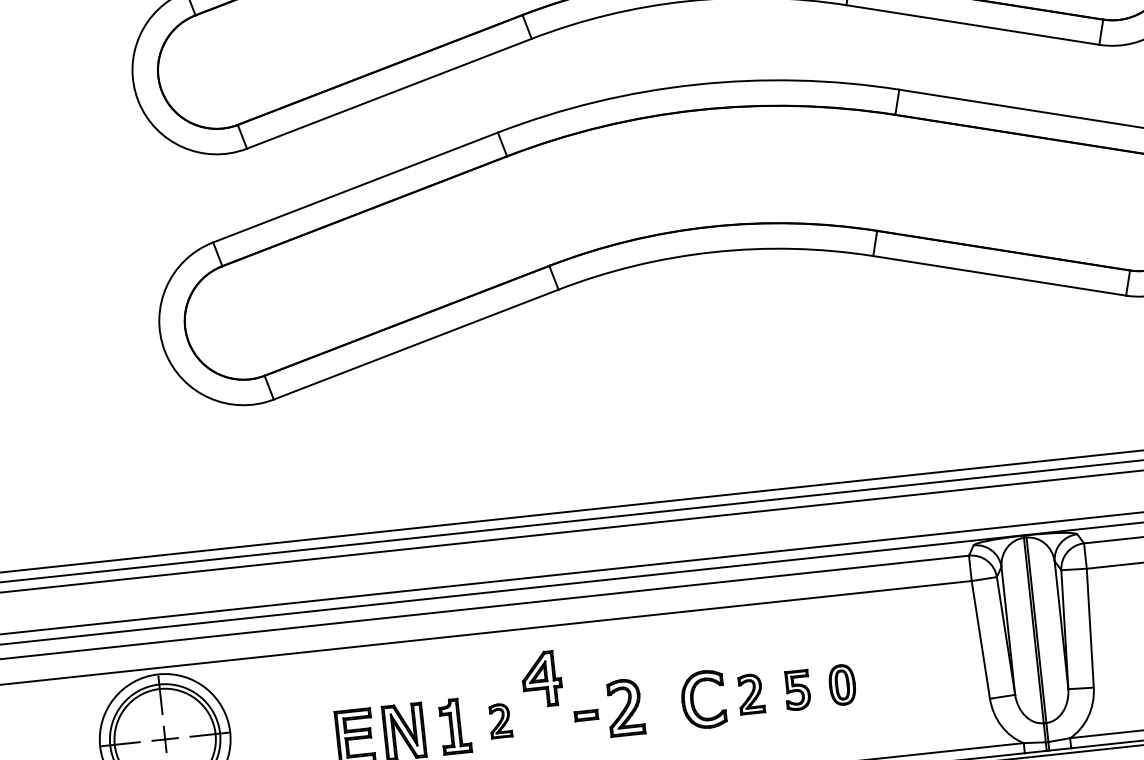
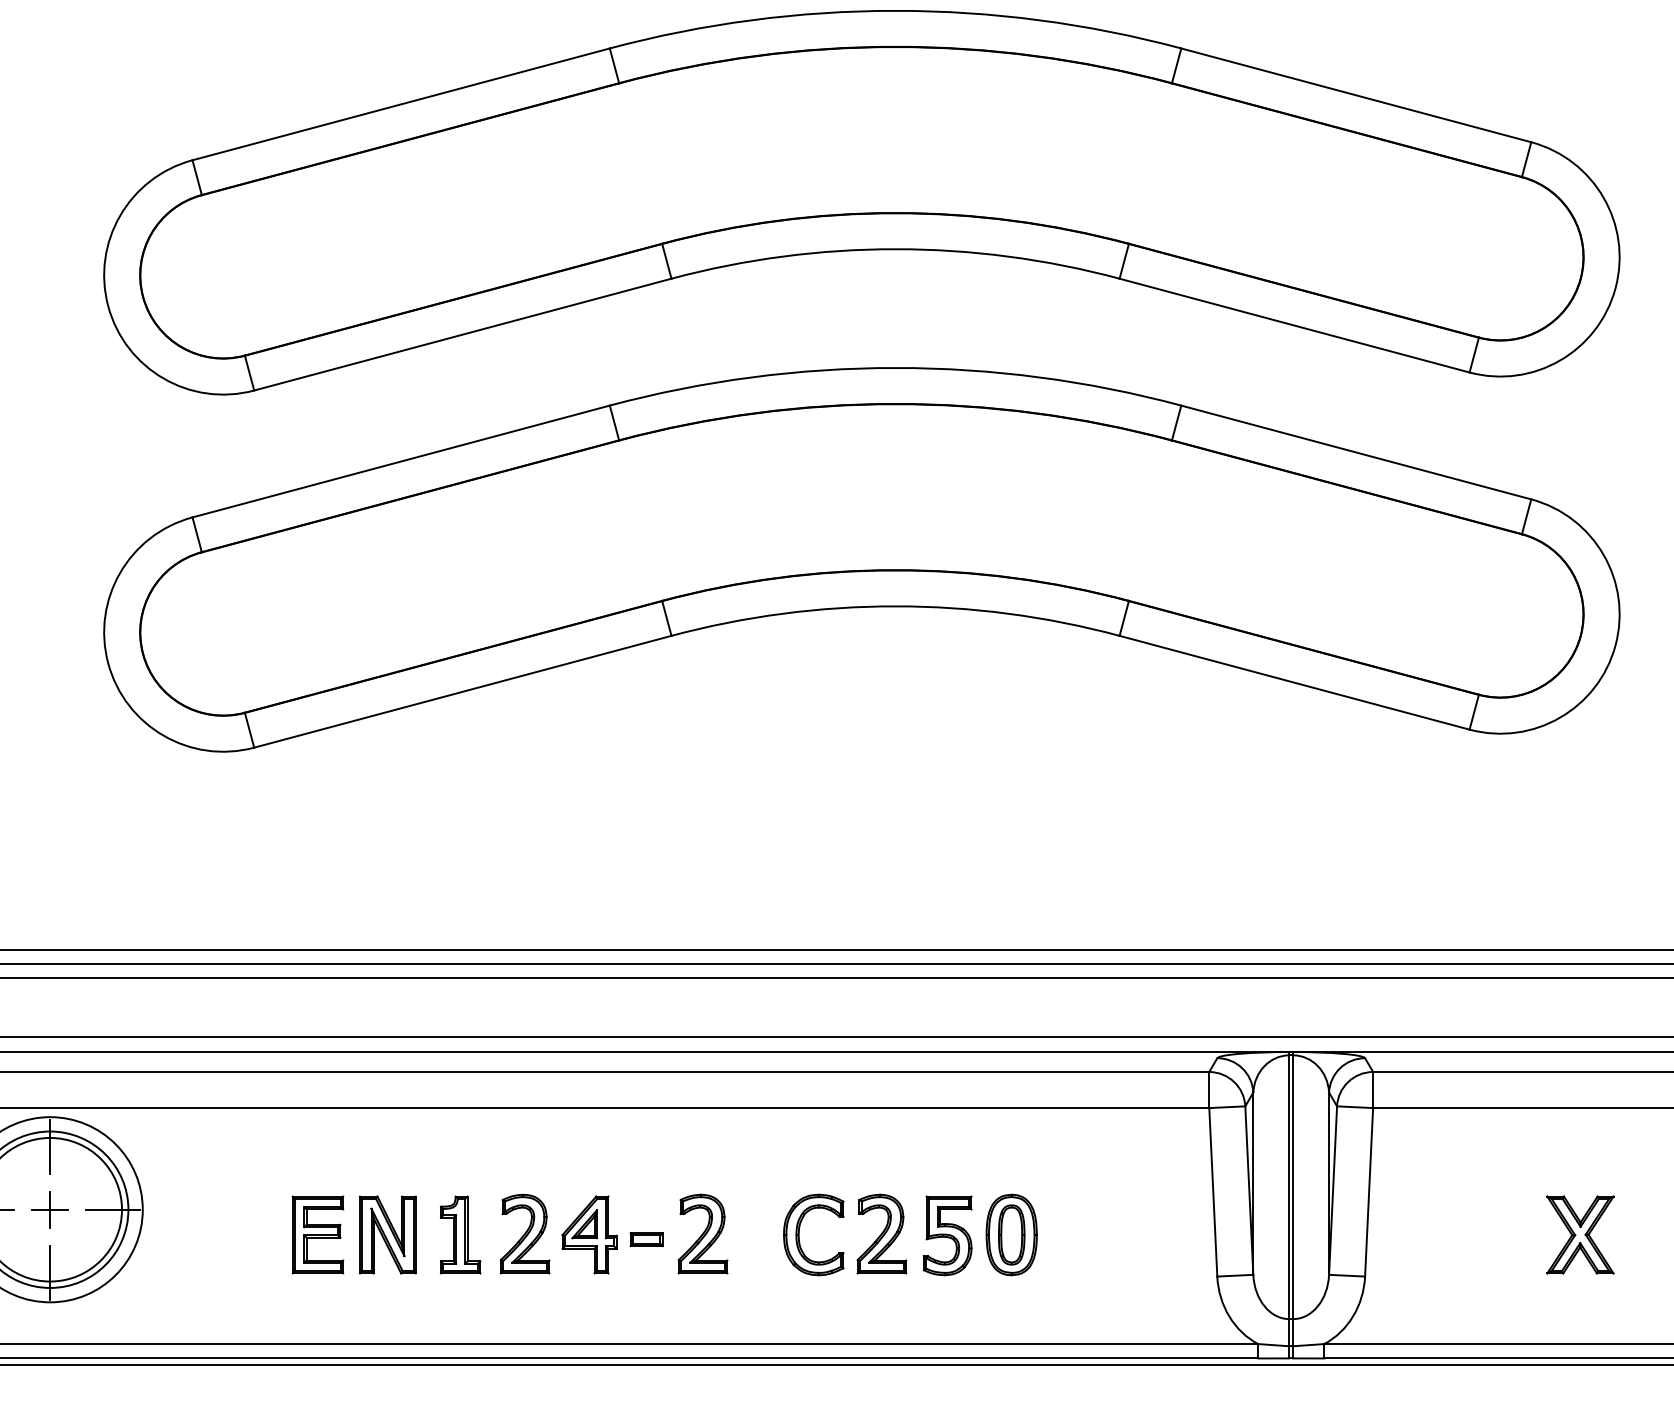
part: (541, 679) -> (589, 1234), moved
part: (842, 684) -> (1011, 1234), size x1.43
part: (797, 690) -> (947, 1235), size x1.43
part: (750, 693) -> (881, 1233), size x1.43
part: (500, 720) -> (524, 1233), size x1.67

